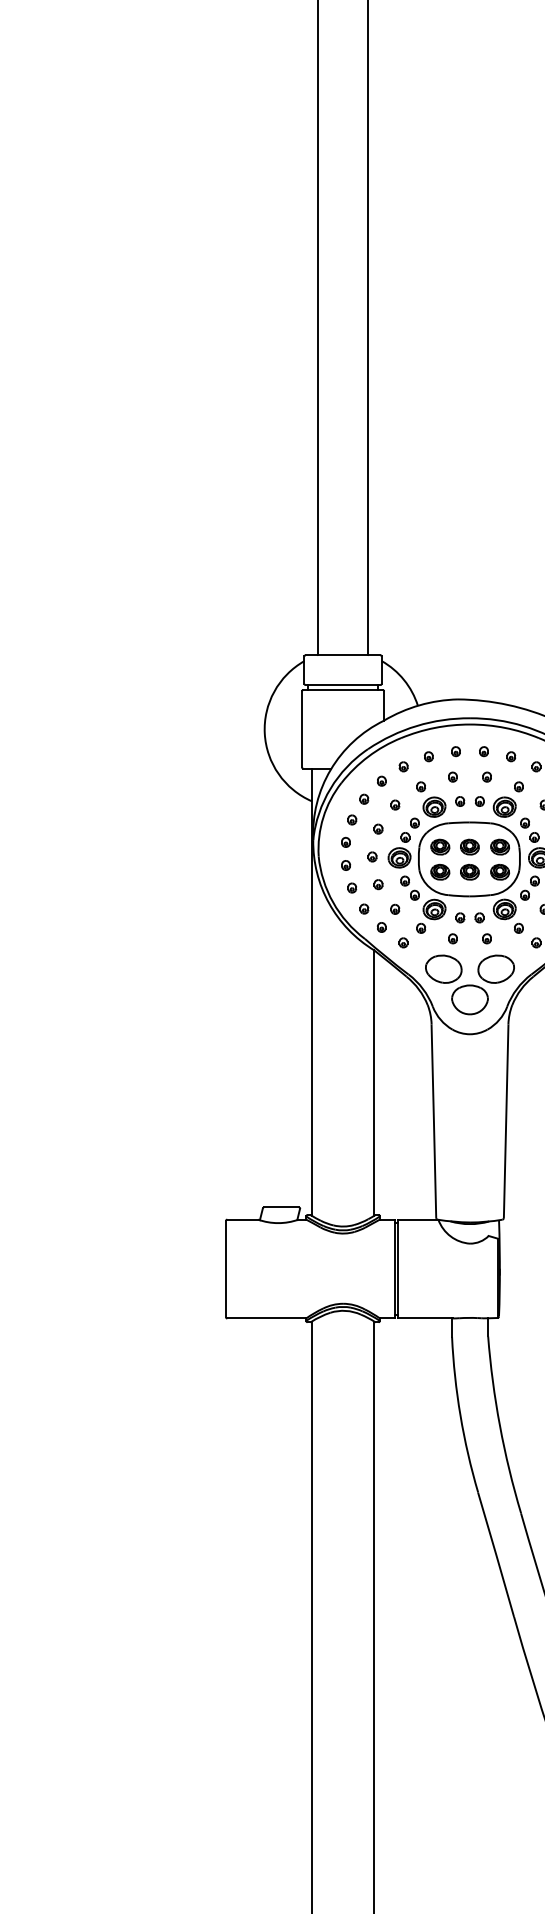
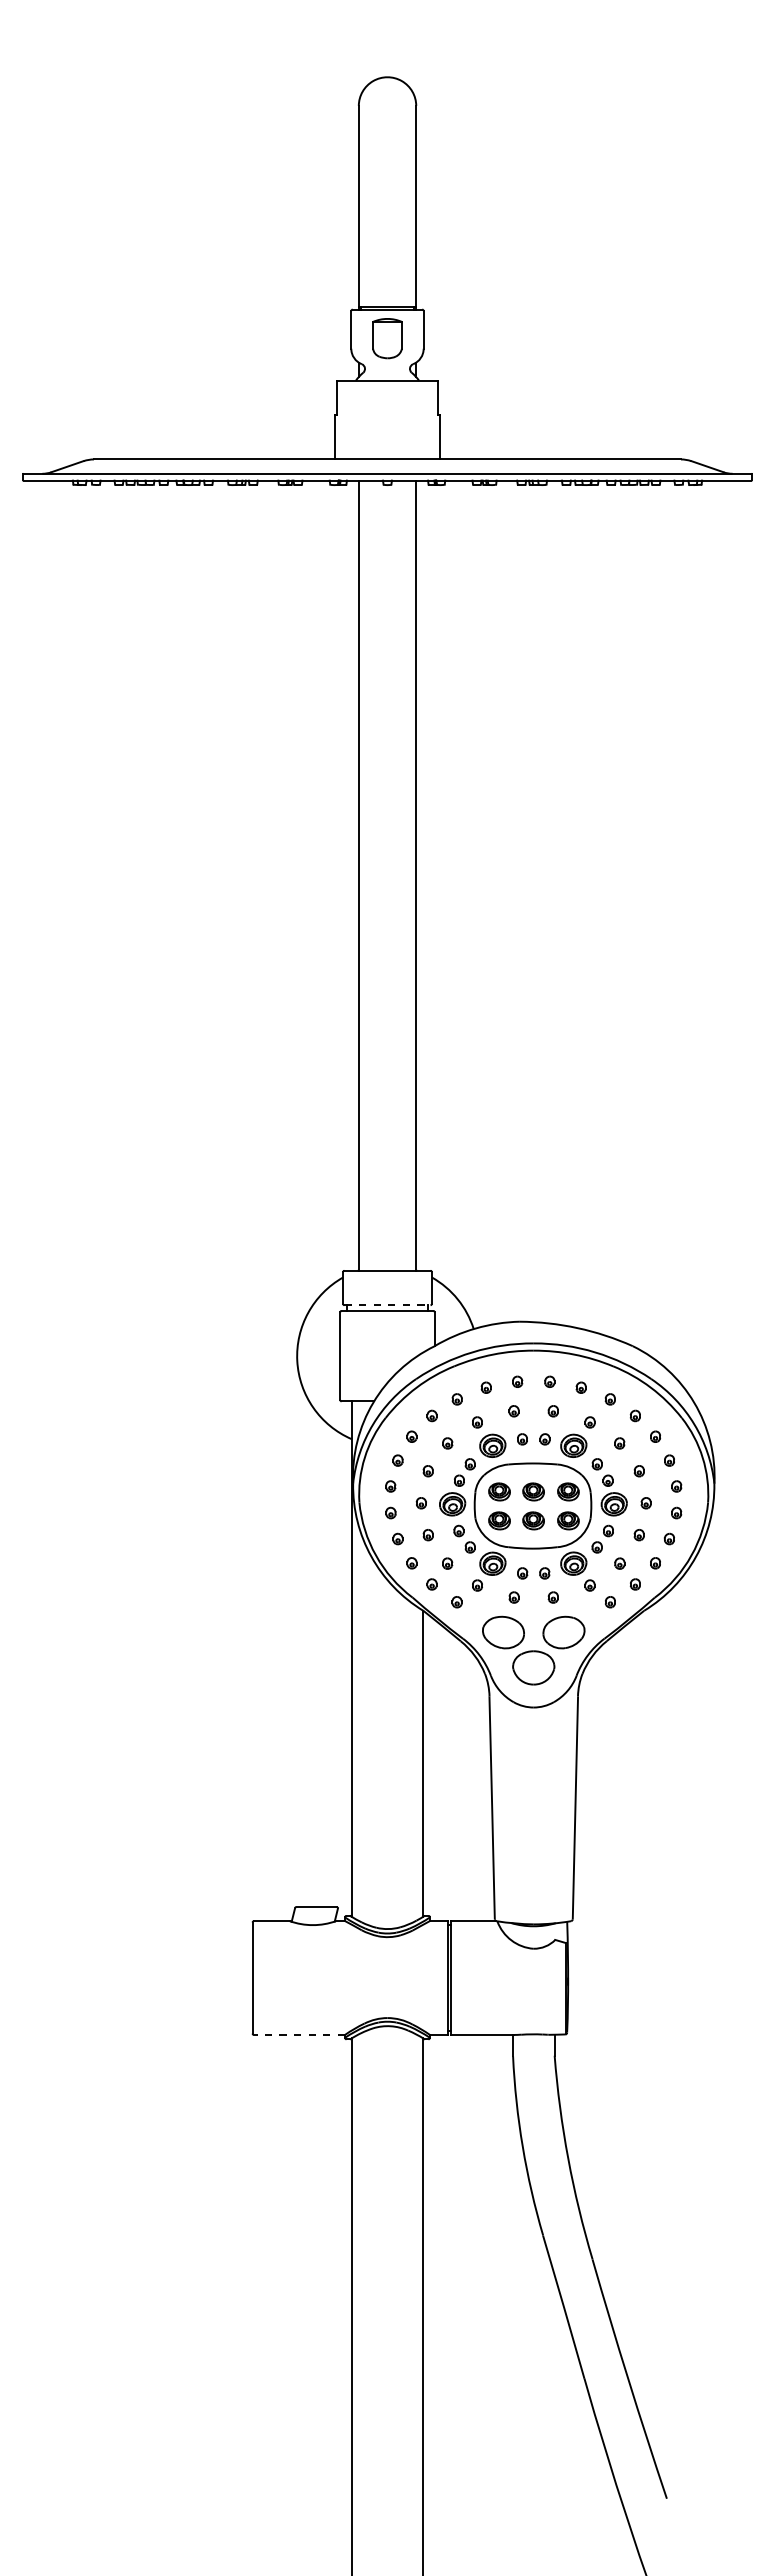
line: (343, 685) -> (387, 1305), solid -> dashed
line: (266, 1318) -> (299, 2034), solid -> dashed

